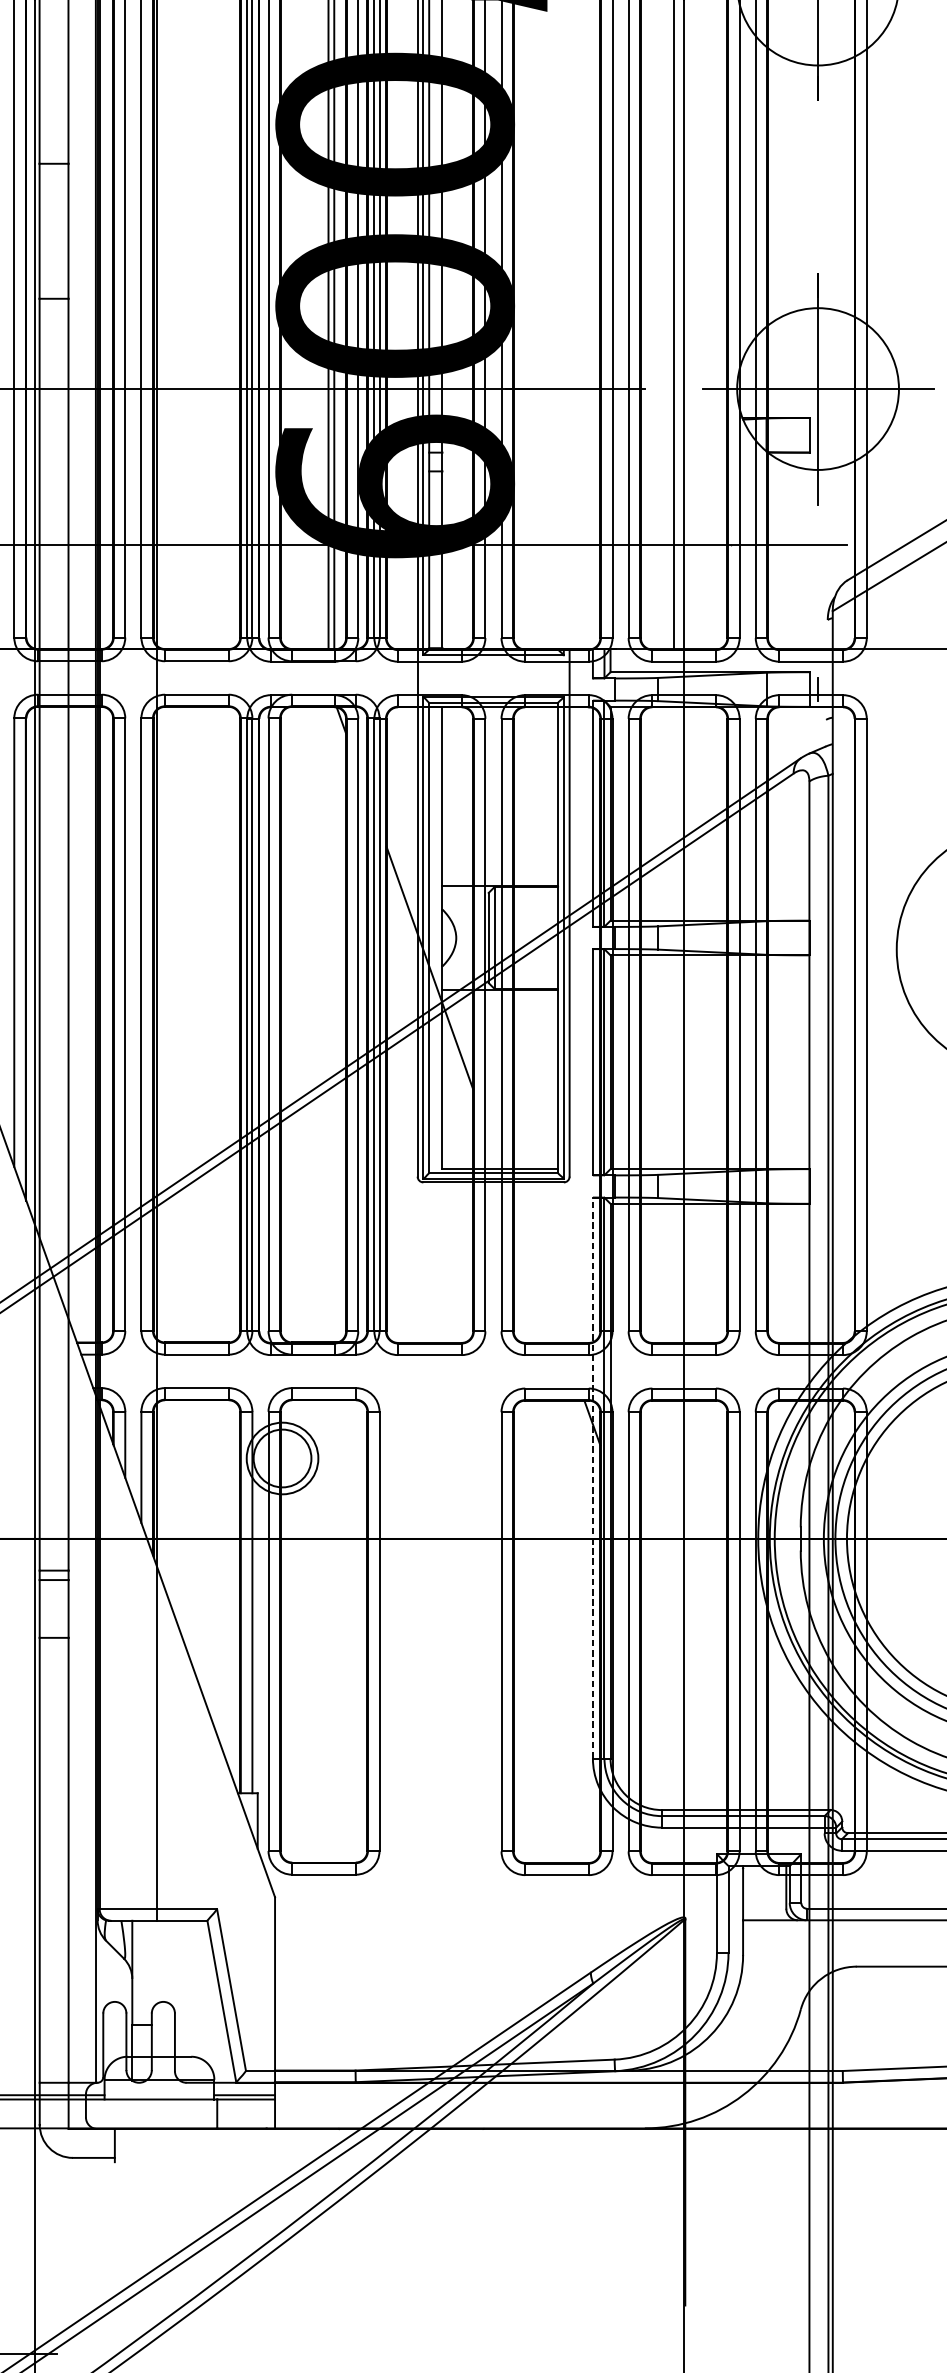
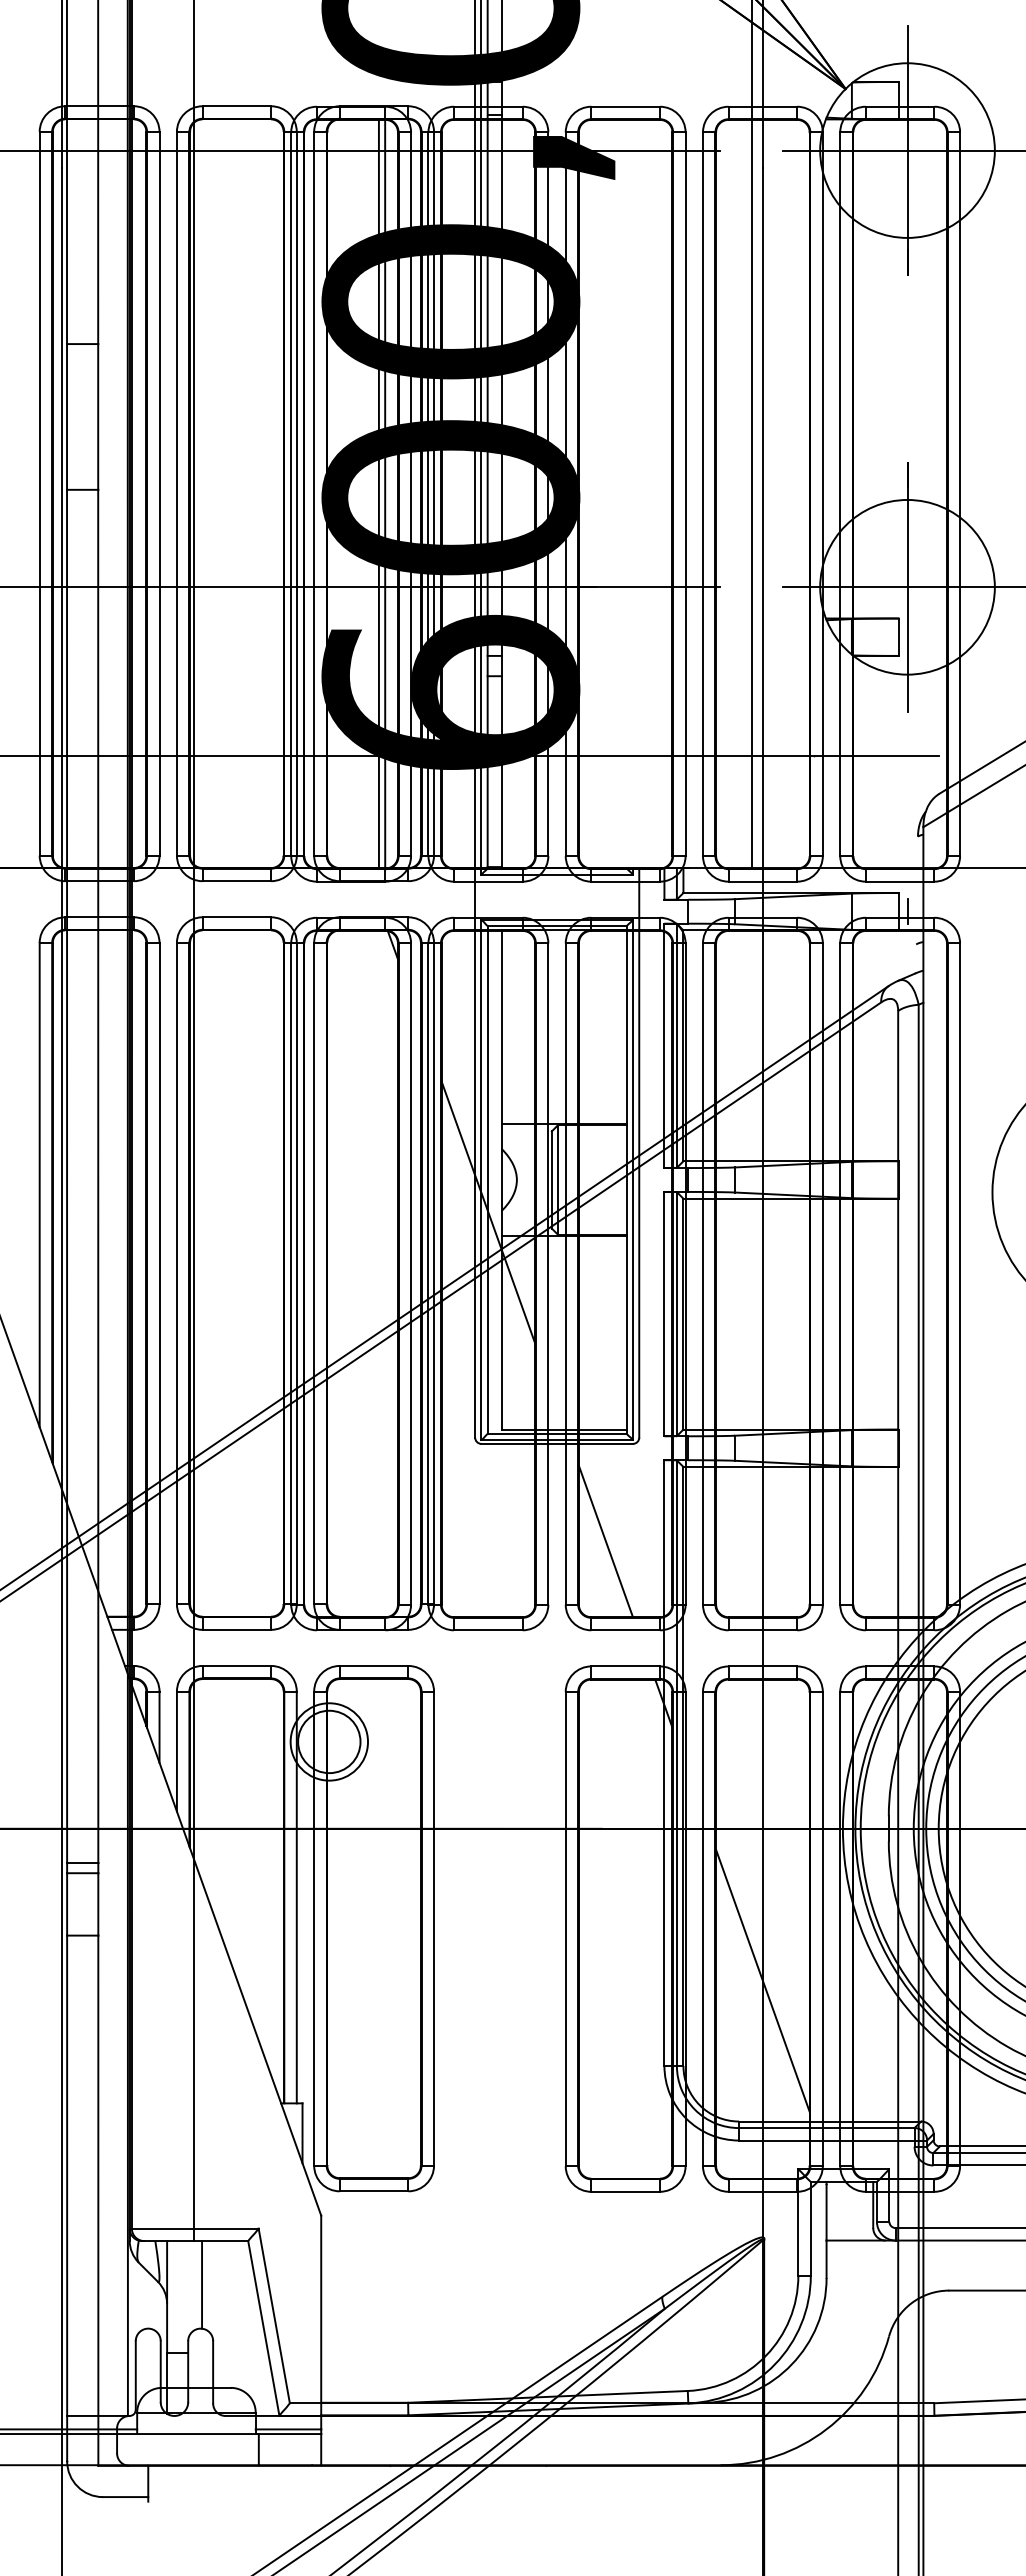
line: (538, 1272) -> (605, 1541), added
line: (592, 1478) -> (664, 1763), dashed -> solid
line: (683, 1679) -> (762, 1980), added
line: (165, 1961) -> (202, 2284), added

